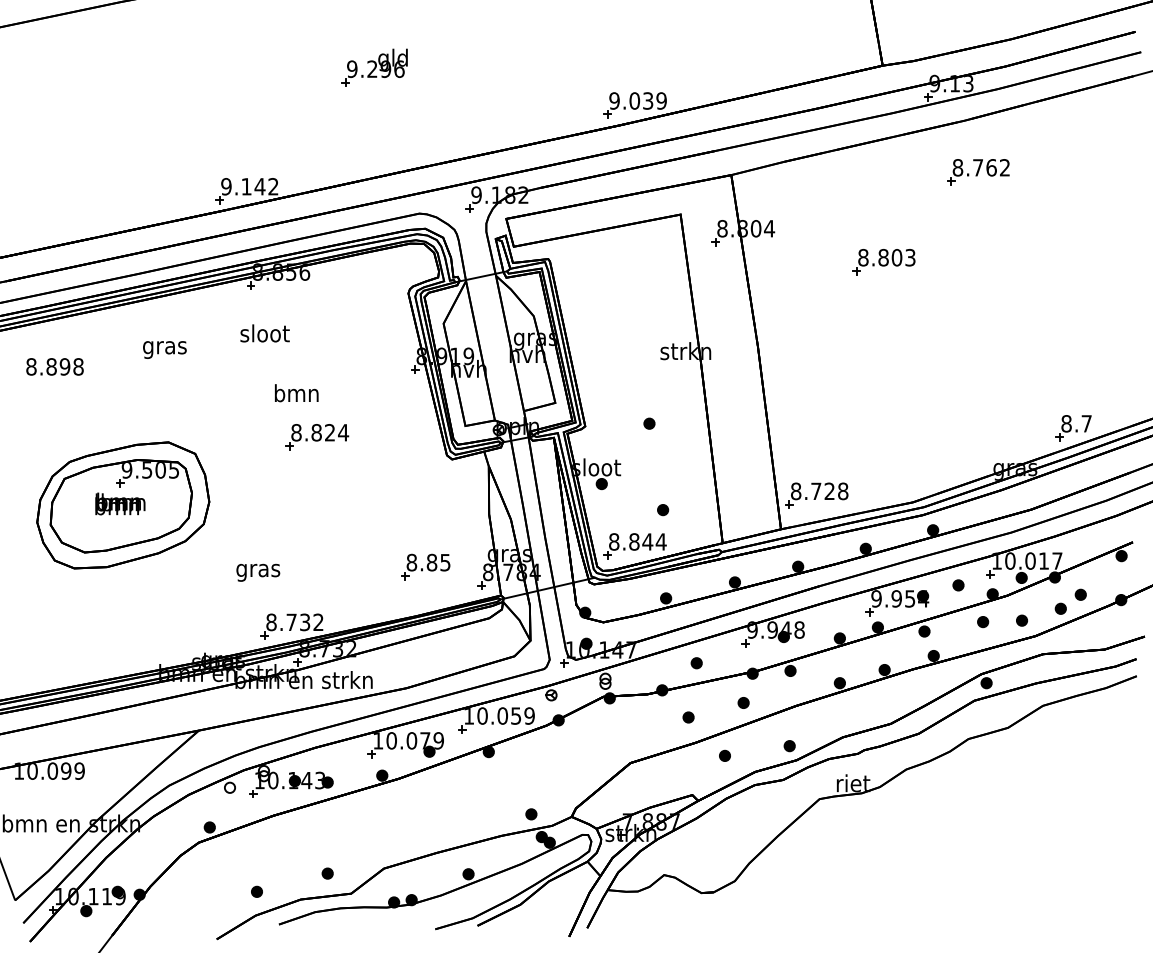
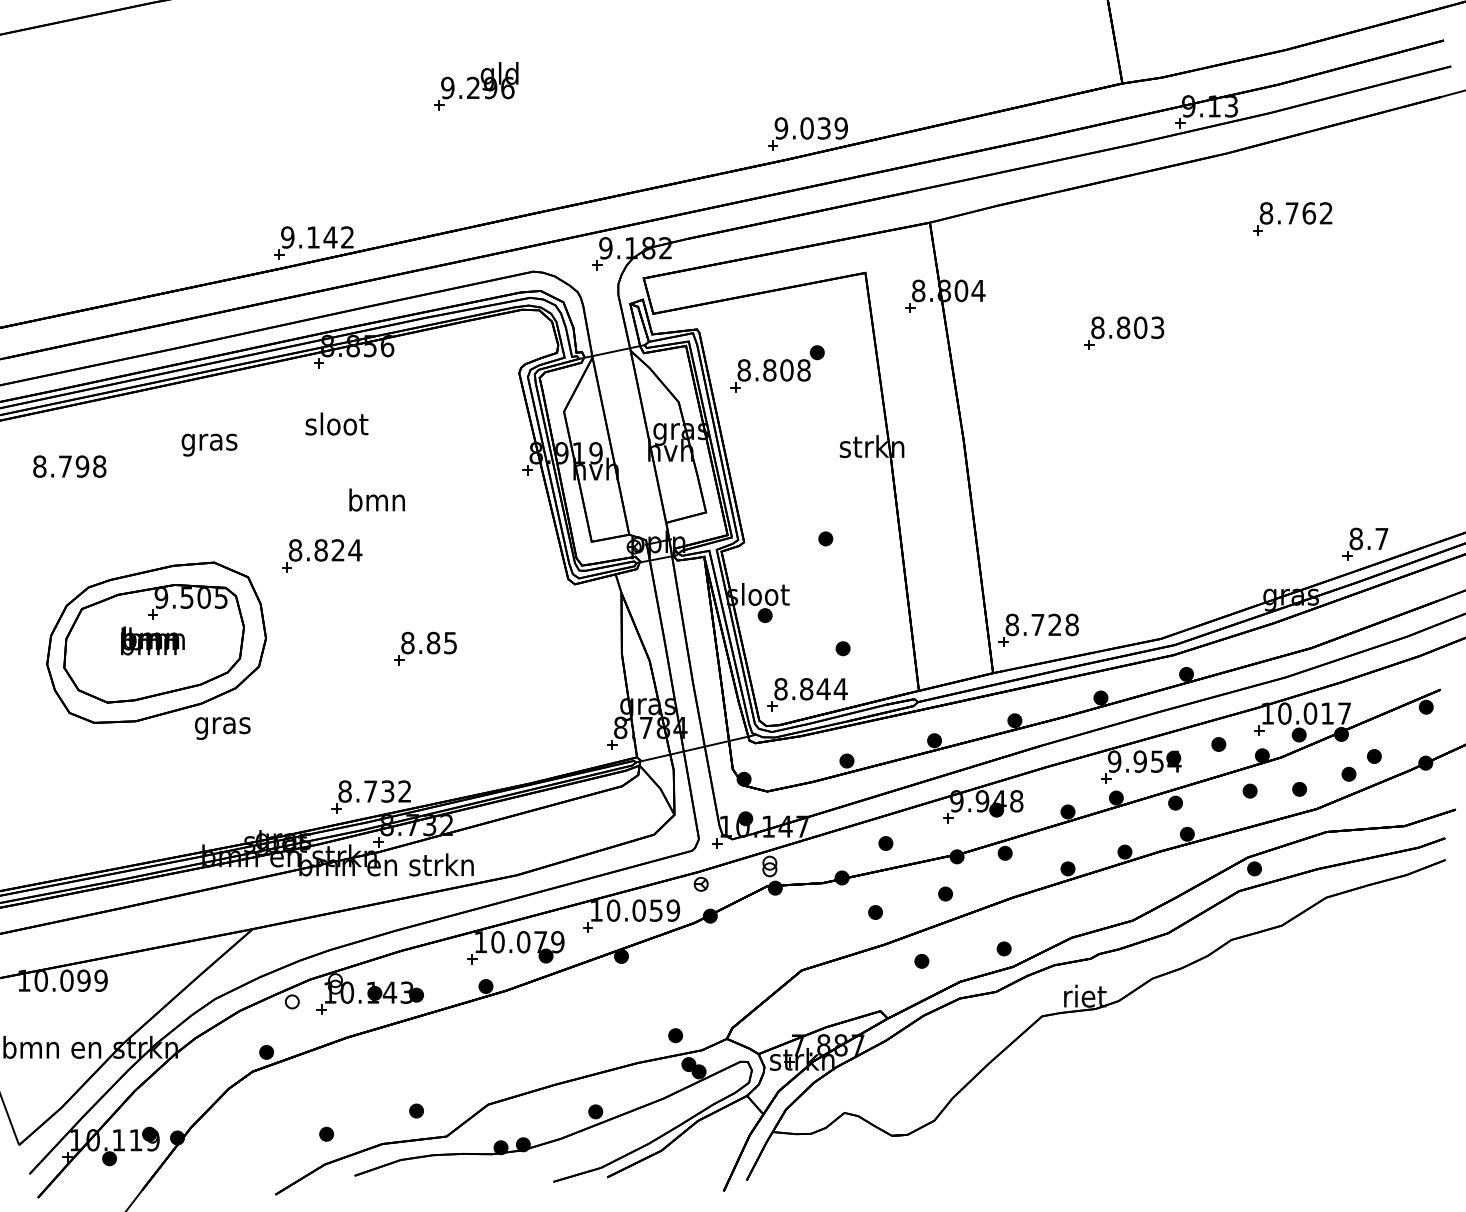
part: (978, 172) -> (1292, 219), moved
part: (611, 289) -> (777, 368), added
text: (51, 366) -> (65, 466), 8.898 -> 8.798
part: (317, 437) -> (322, 556), moved
part: (425, 566) -> (425, 647), moved
text: (258, 572) -> (223, 728), moved

